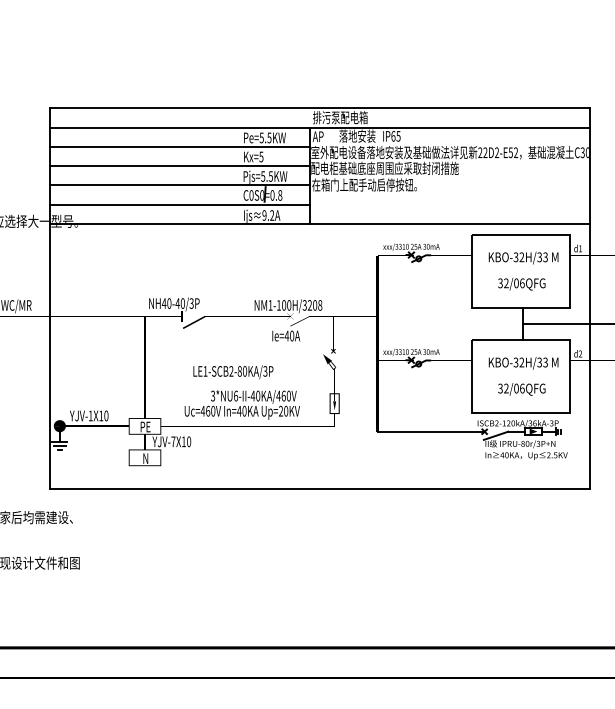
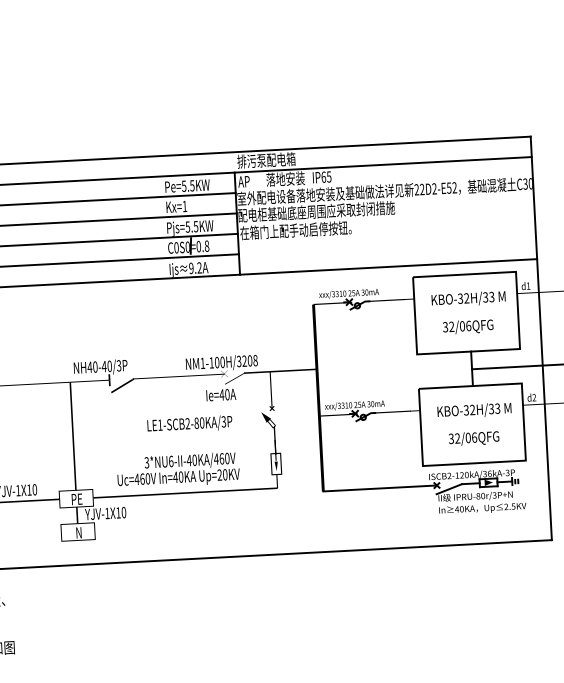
text: (261, 156) -> (184, 205), Kx=5 -> Kx=1
text: (233, 372) -> (190, 424), moved
text: (173, 441) -> (107, 513), YJV-7X10 -> YJV-1X10

